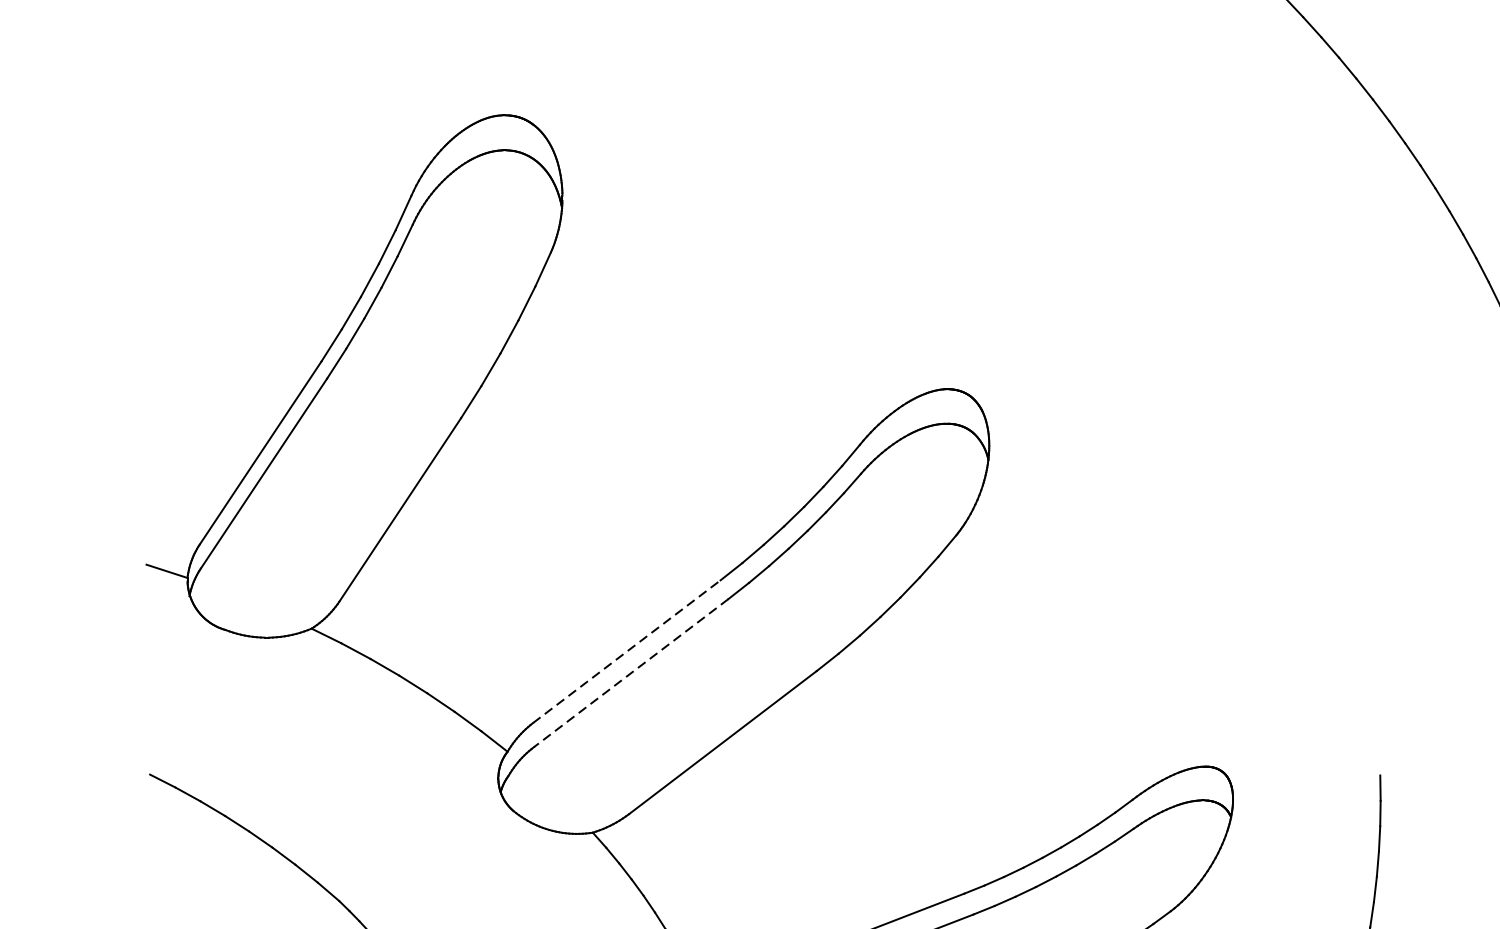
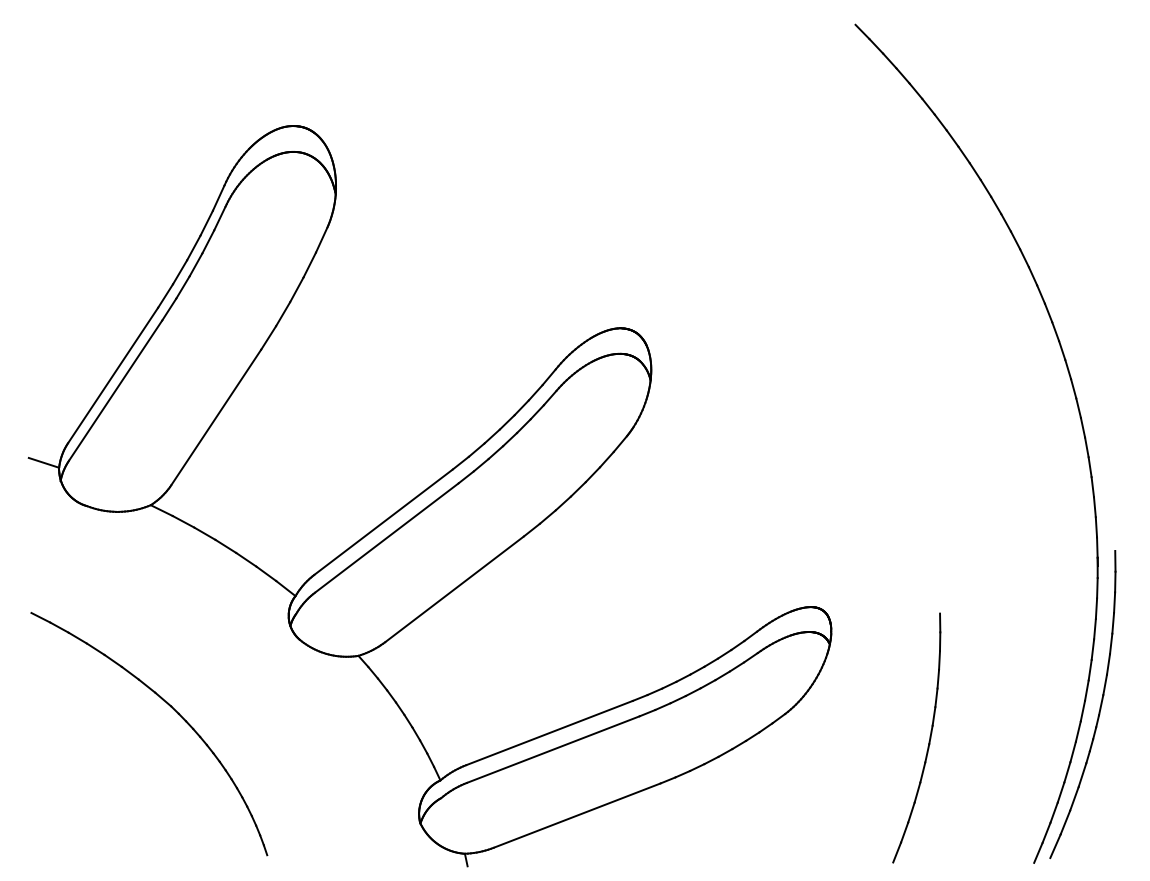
line: (626, 650) -> (383, 521), dashed -> solid
line: (630, 673) -> (386, 538), dashed -> solid

